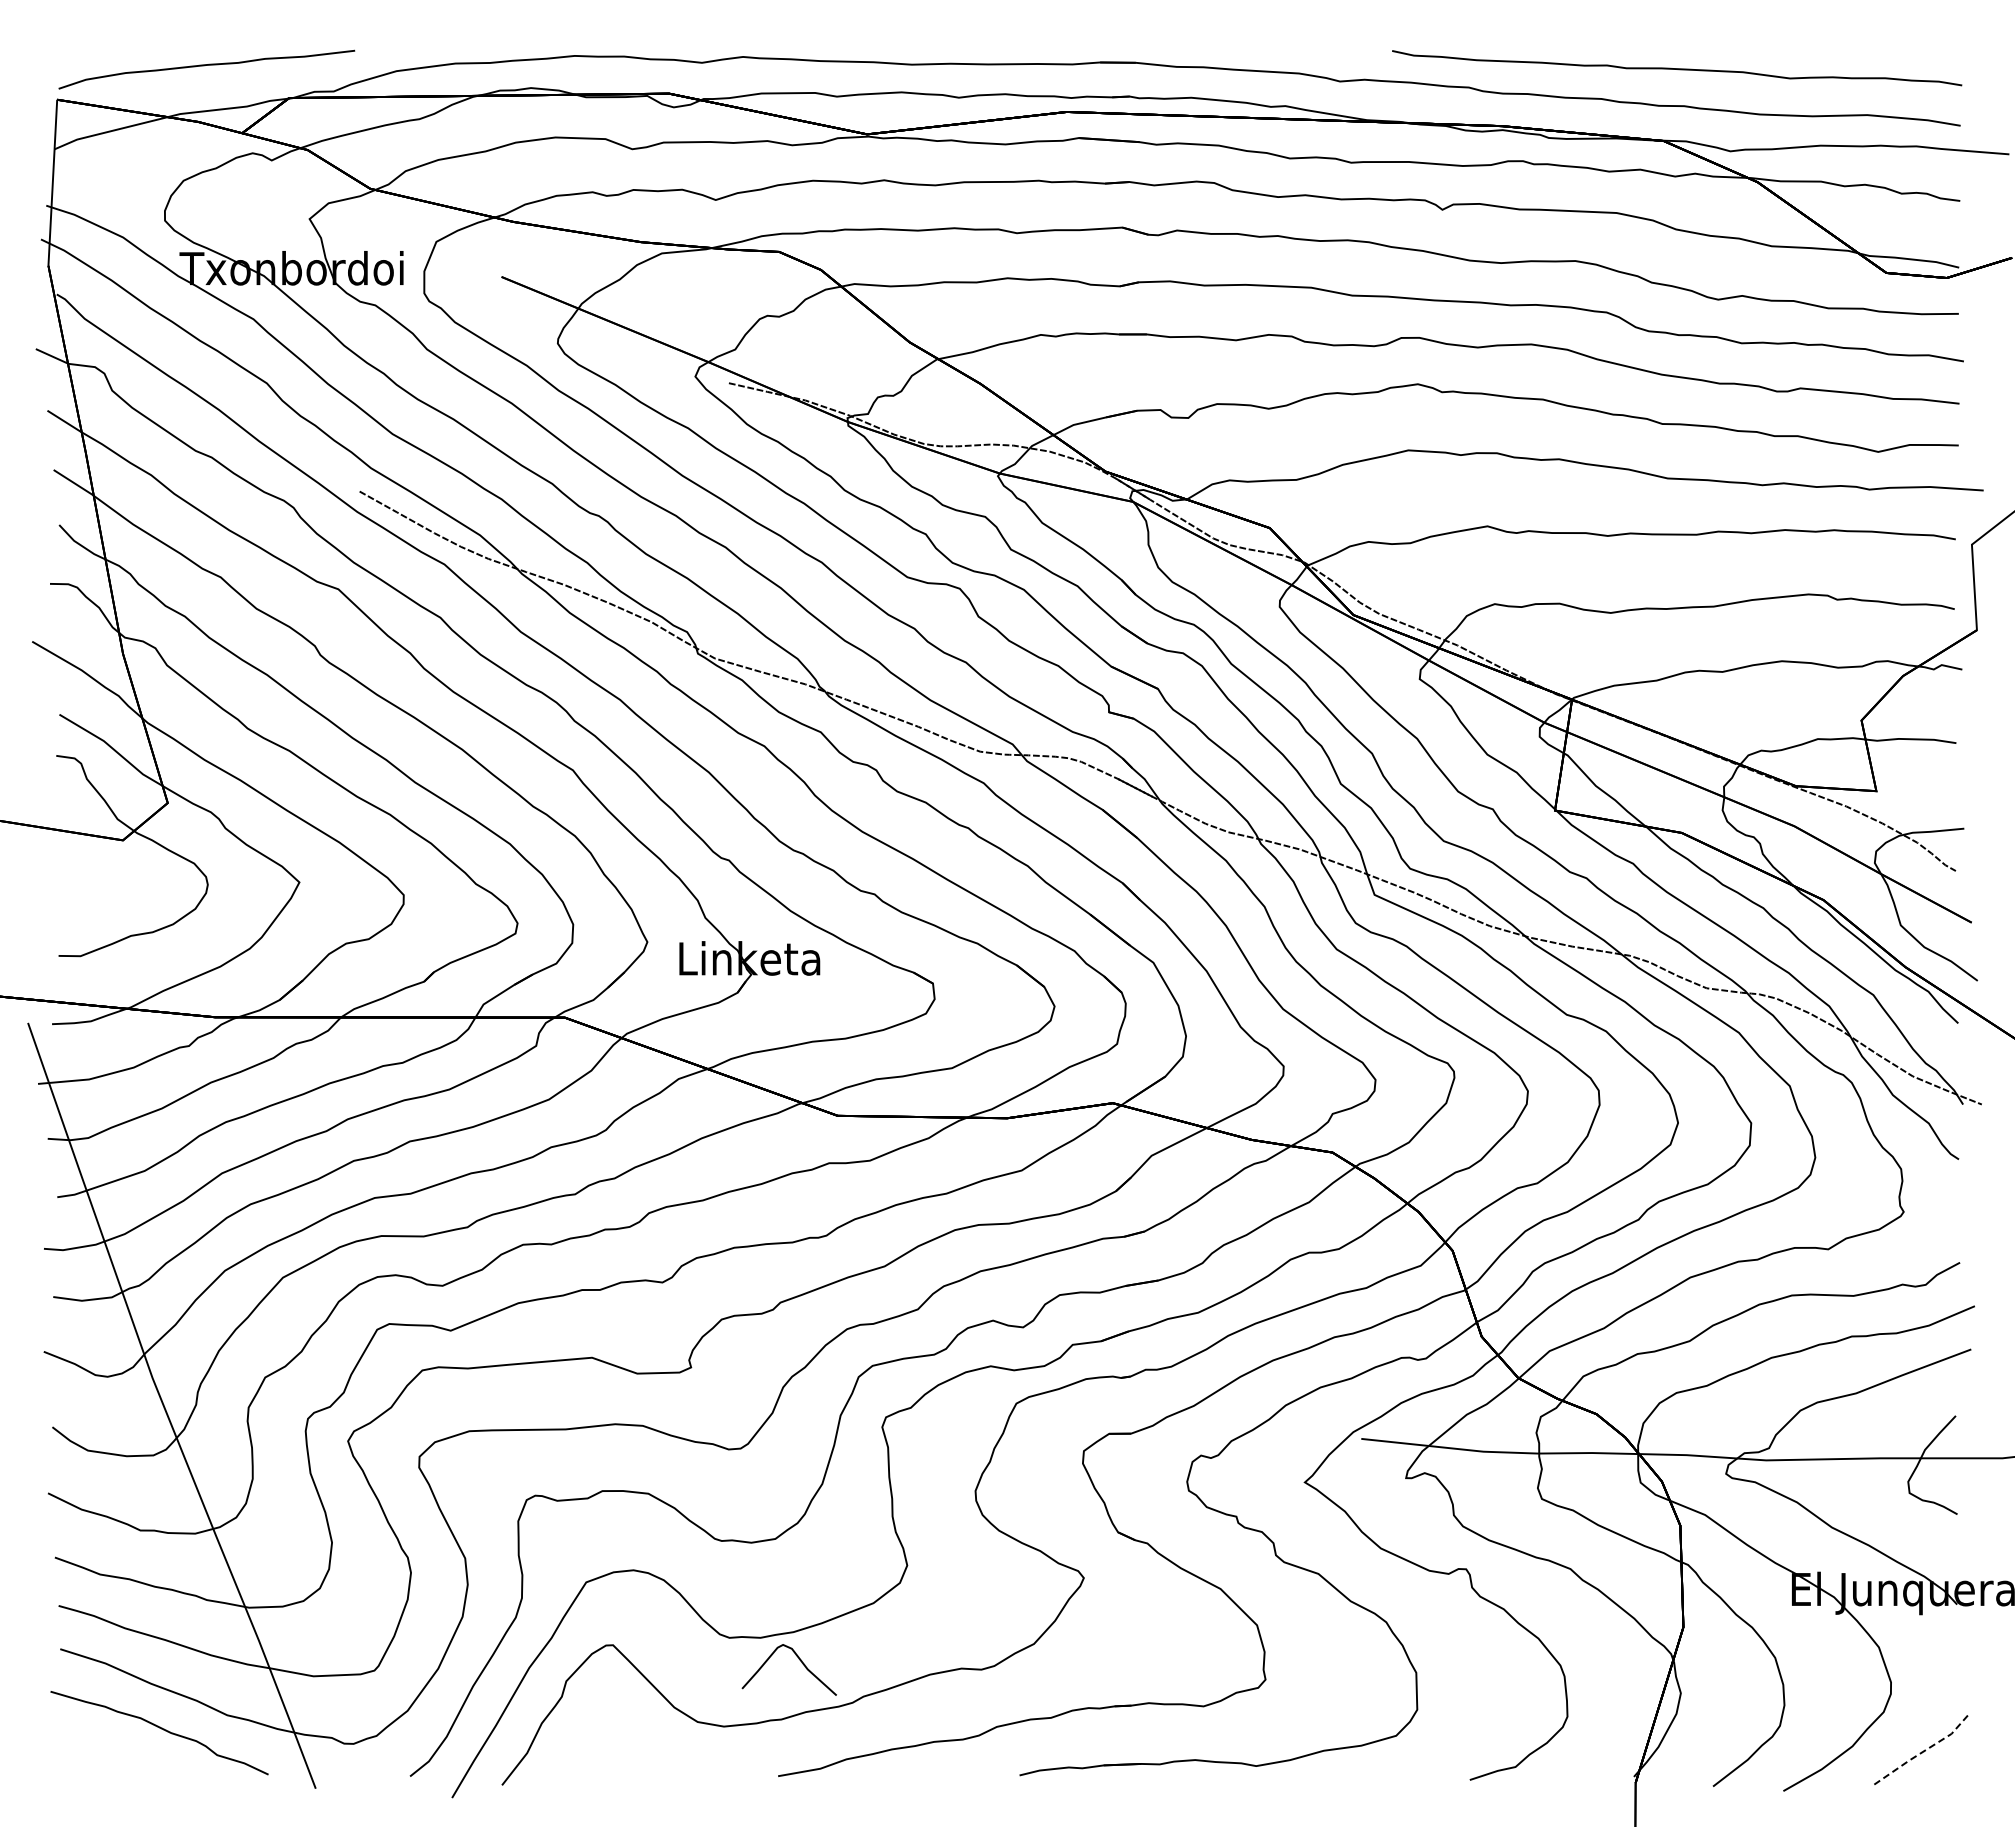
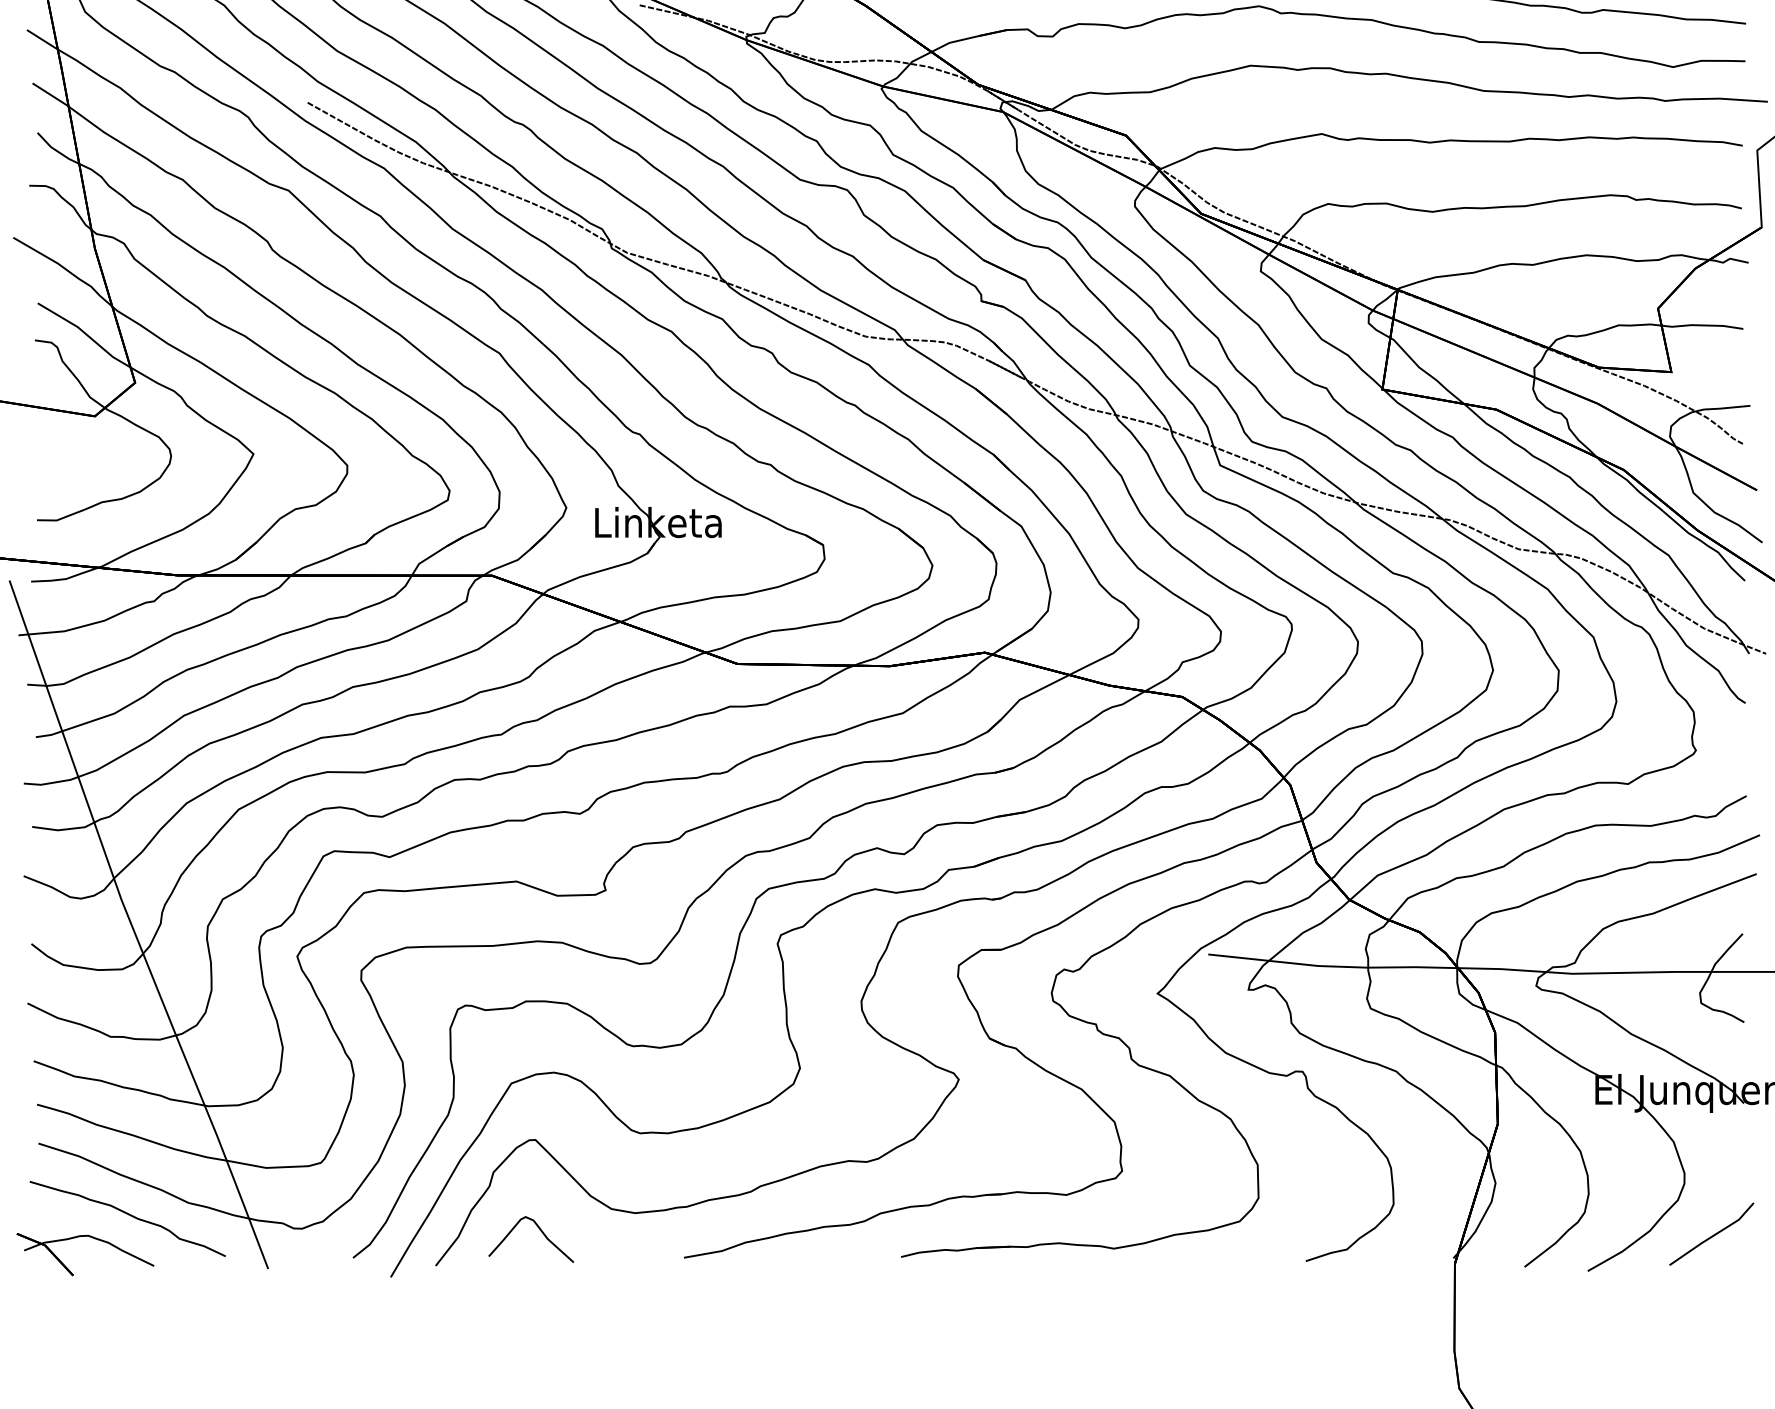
curve: (798, 1659) -> (539, 1230), moved
line: (1922, 1751) -> (1712, 1235), dashed -> solid
part: (119, 1754) -> (91, 1238), added

